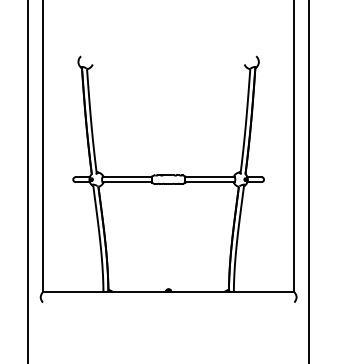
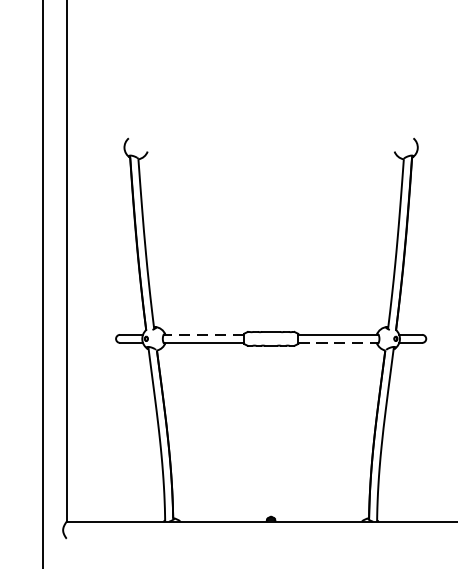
line: (127, 177) -> (204, 335), solid -> dashed
line: (210, 182) -> (339, 343), solid -> dashed

